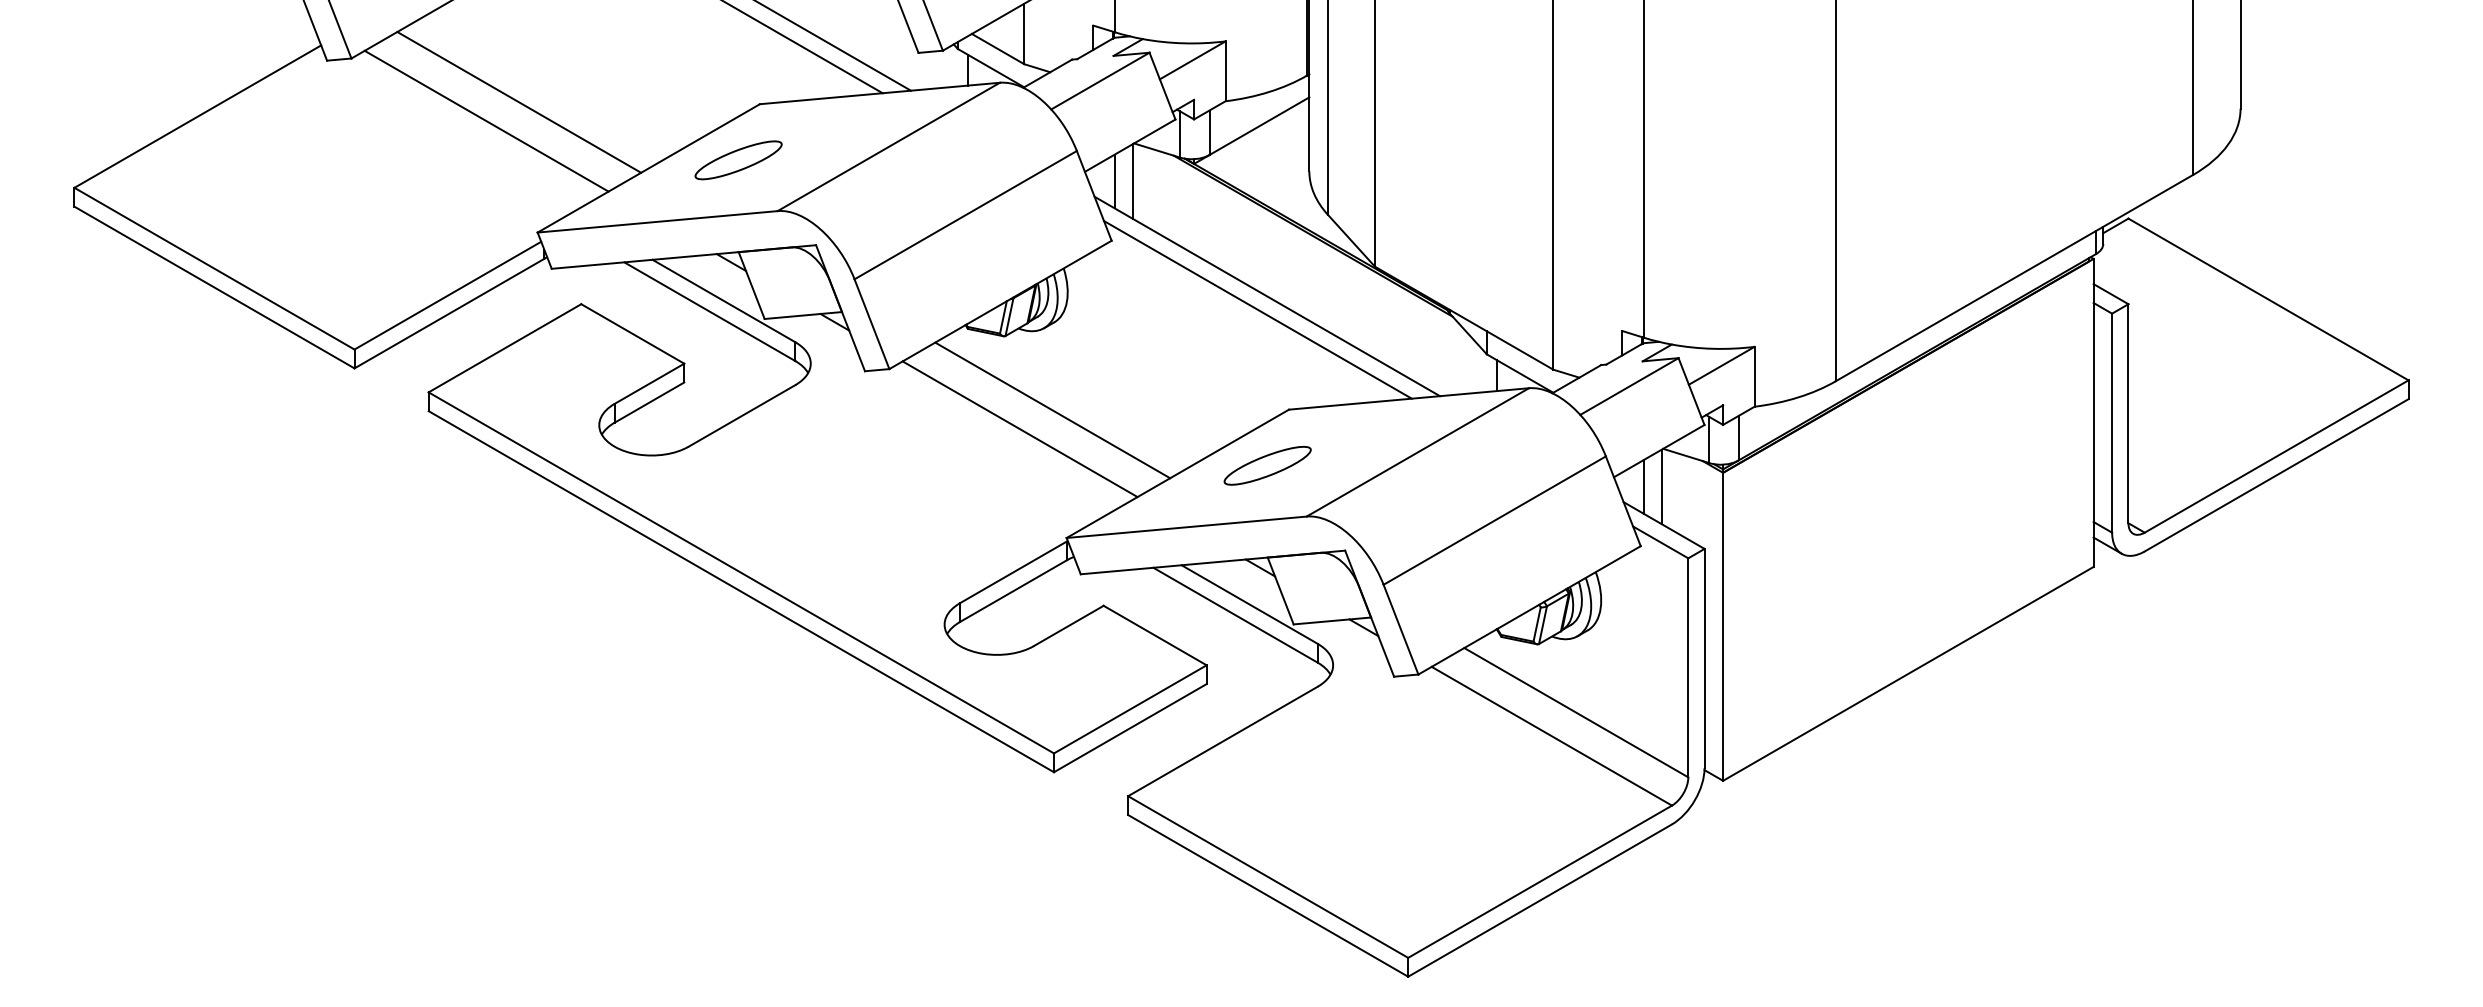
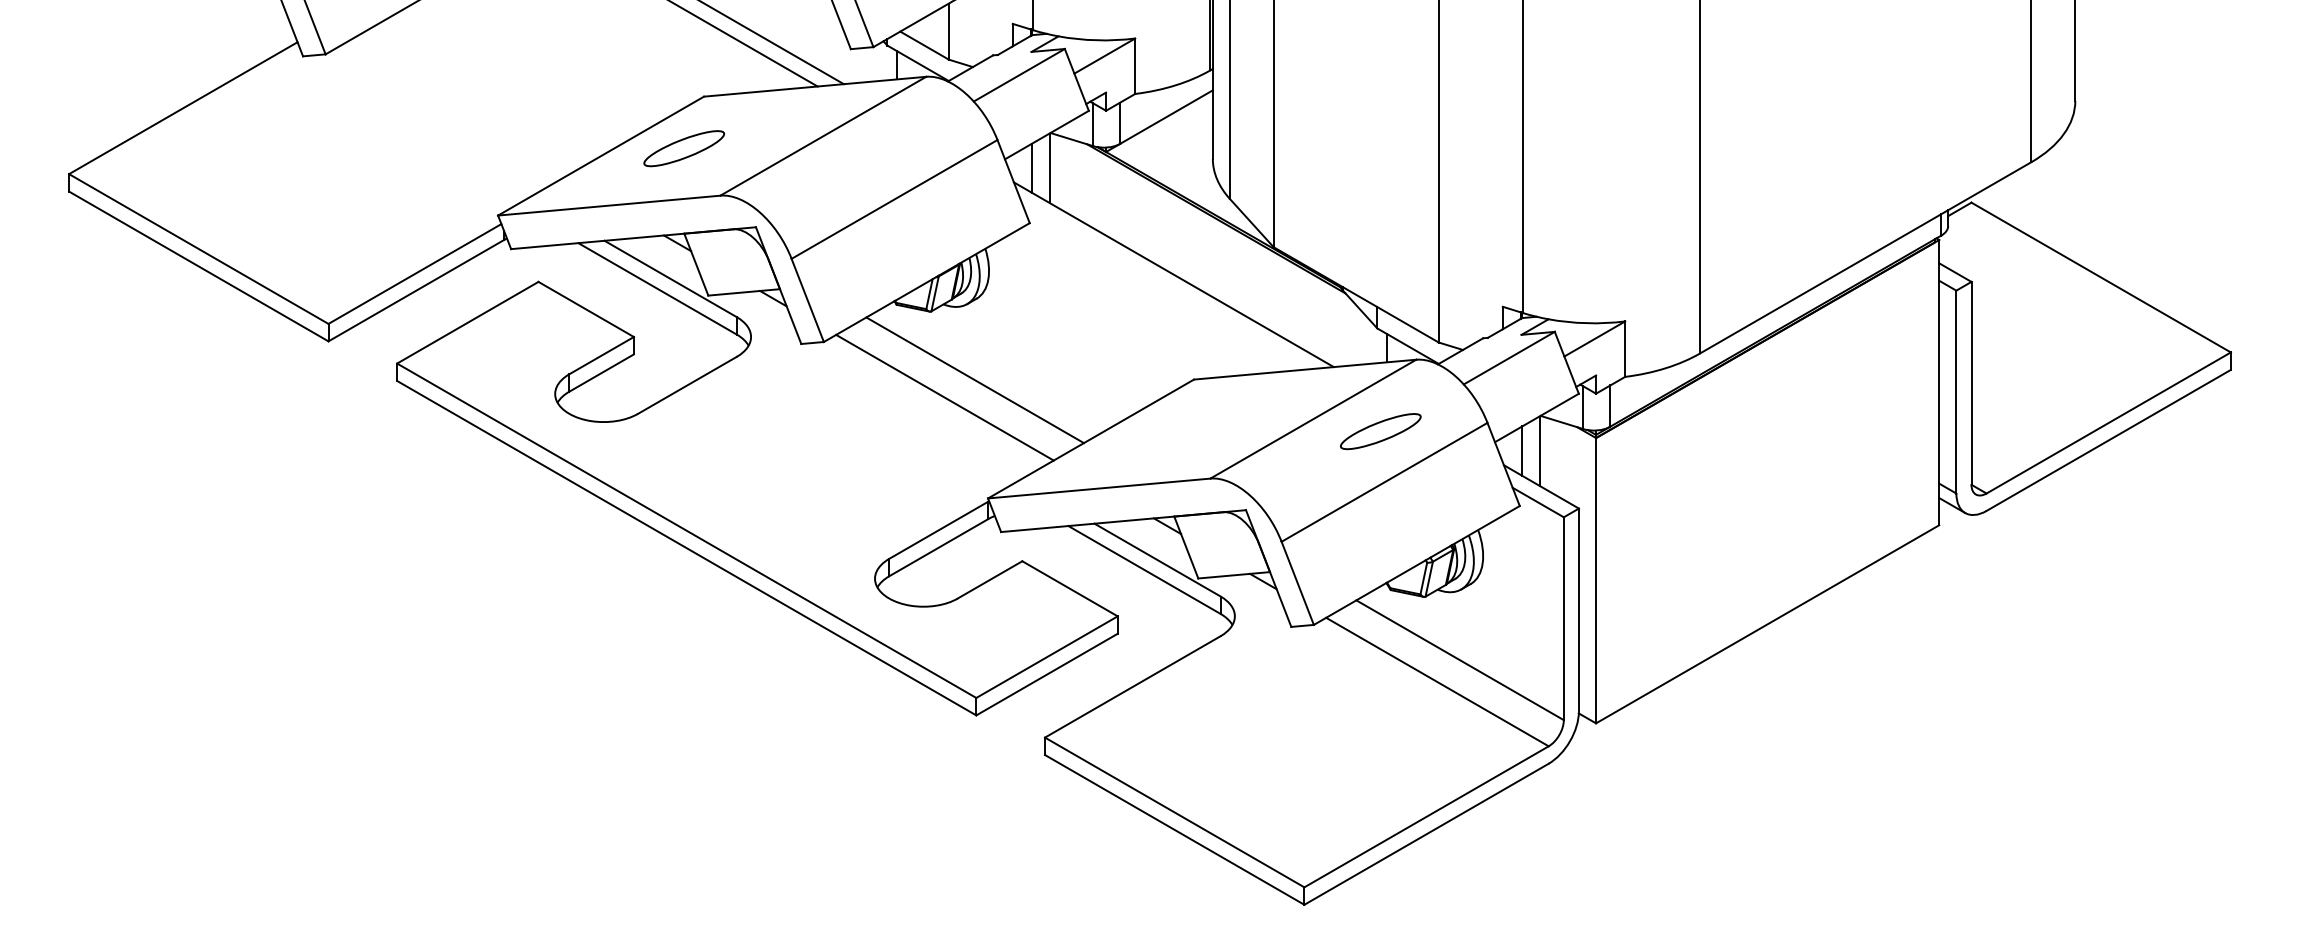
line: (519, 102) -> (481, 95), removed
line: (486, 120) -> (450, 111), removed
line: (1257, 309) -> (1164, 286), removed
part: (1267, 465) -> (1380, 431), moved

